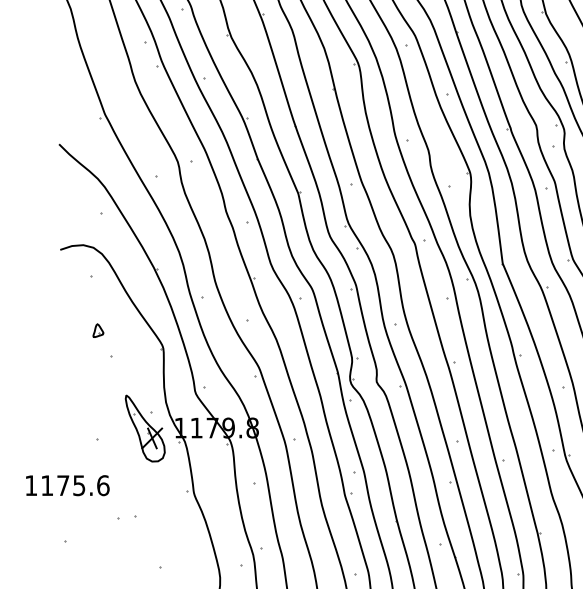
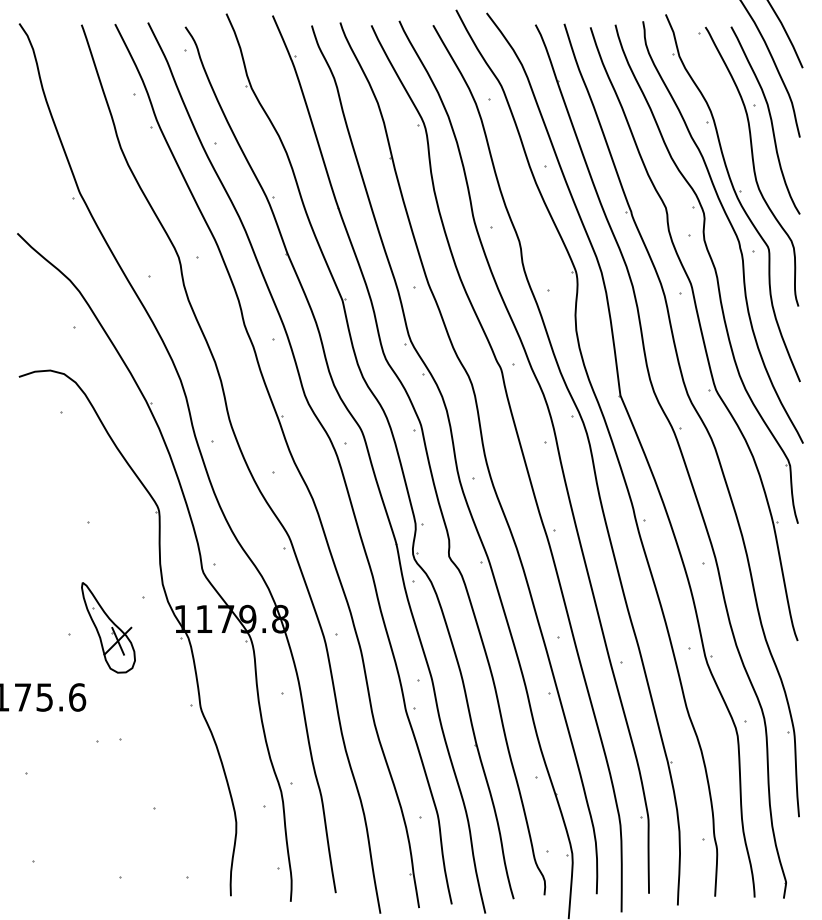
part: (98, 330) -> (70, 486), removed
part: (145, 428) -> (108, 627), moved

